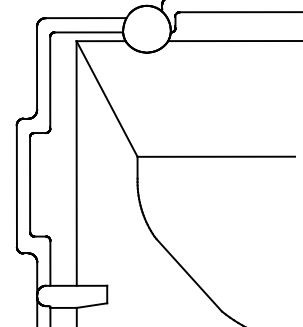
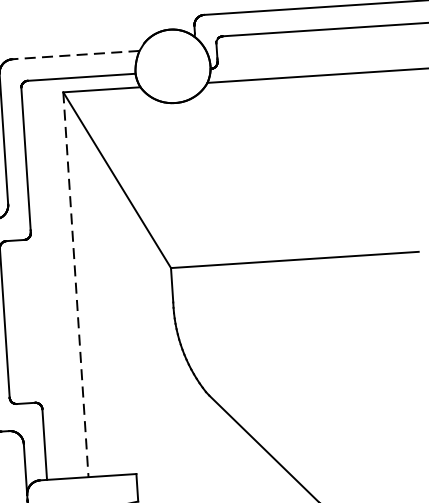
line: (85, 18) -> (75, 55), solid -> dashed
line: (76, 164) -> (75, 286), solid -> dashed

